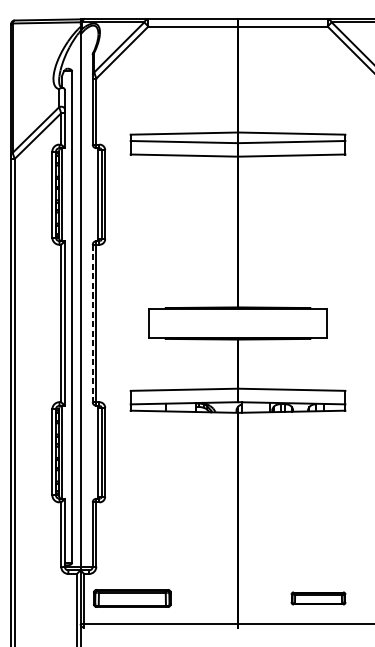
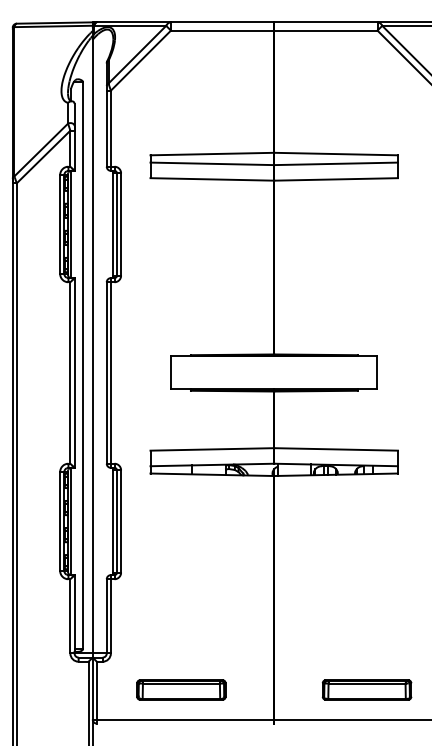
line: (92, 323) -> (106, 373), dashed -> solid
part: (132, 598) -> (181, 689), moved
part: (318, 598) -> (366, 689), size x1.43

